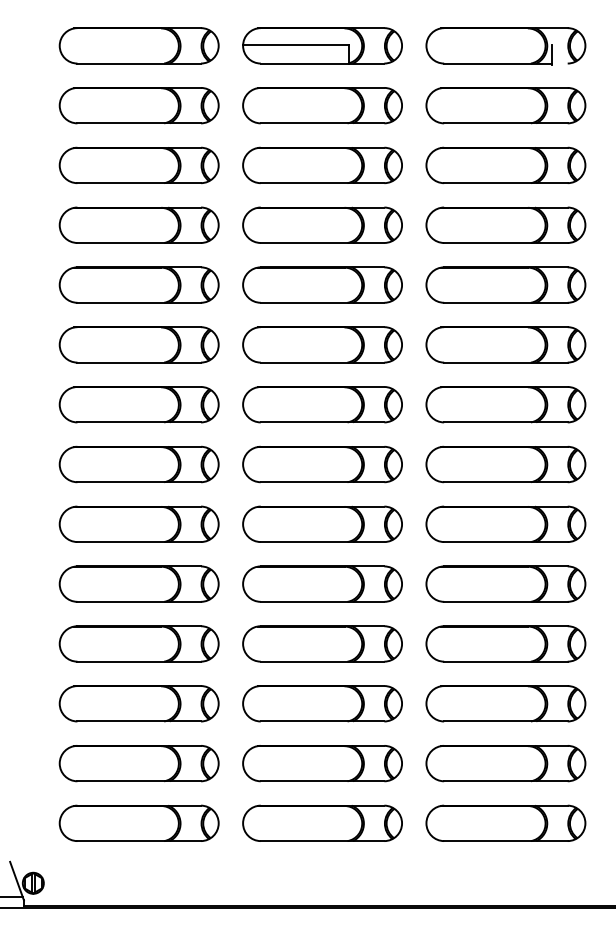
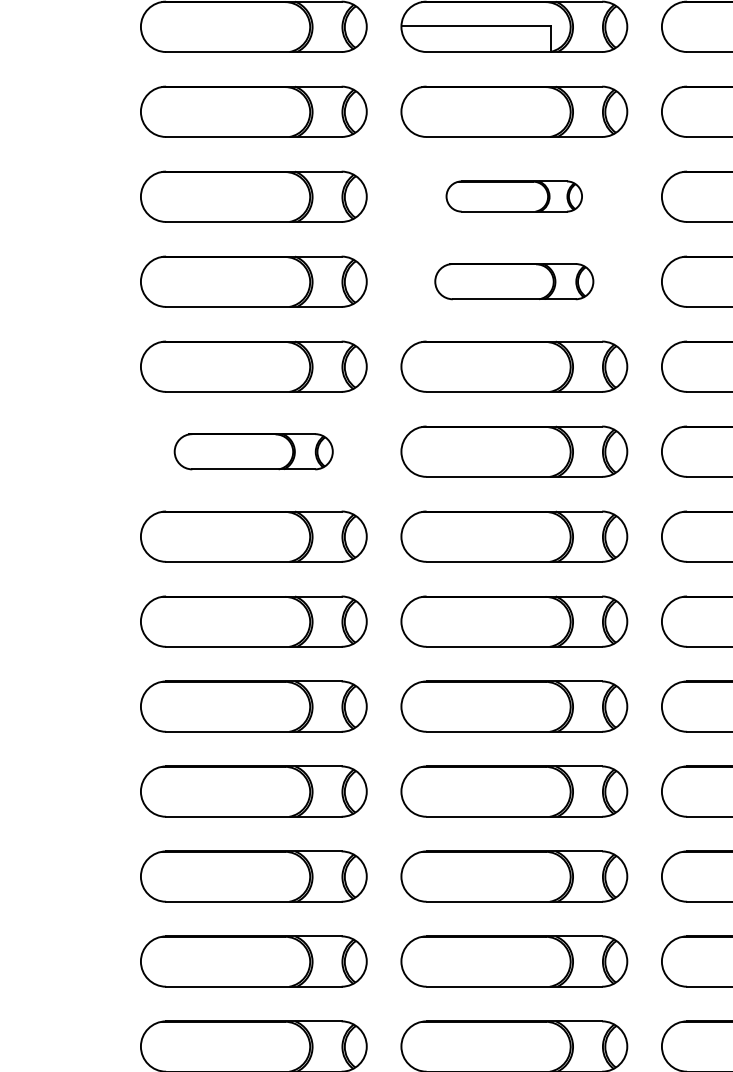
part: (322, 164) -> (514, 195), size x0.6
part: (322, 224) -> (514, 280), size x0.7
part: (138, 344) -> (252, 451), size x0.7

